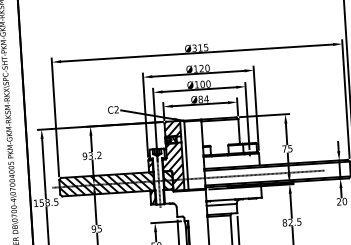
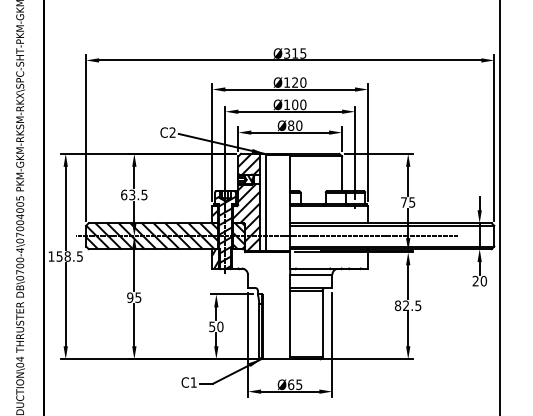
text: (205, 99) -> (298, 125), Ø84 -> Ø80
text: (92, 155) -> (134, 194), 93.2 -> 63.5
hatch: (158, 178) -> (225, 232), added

